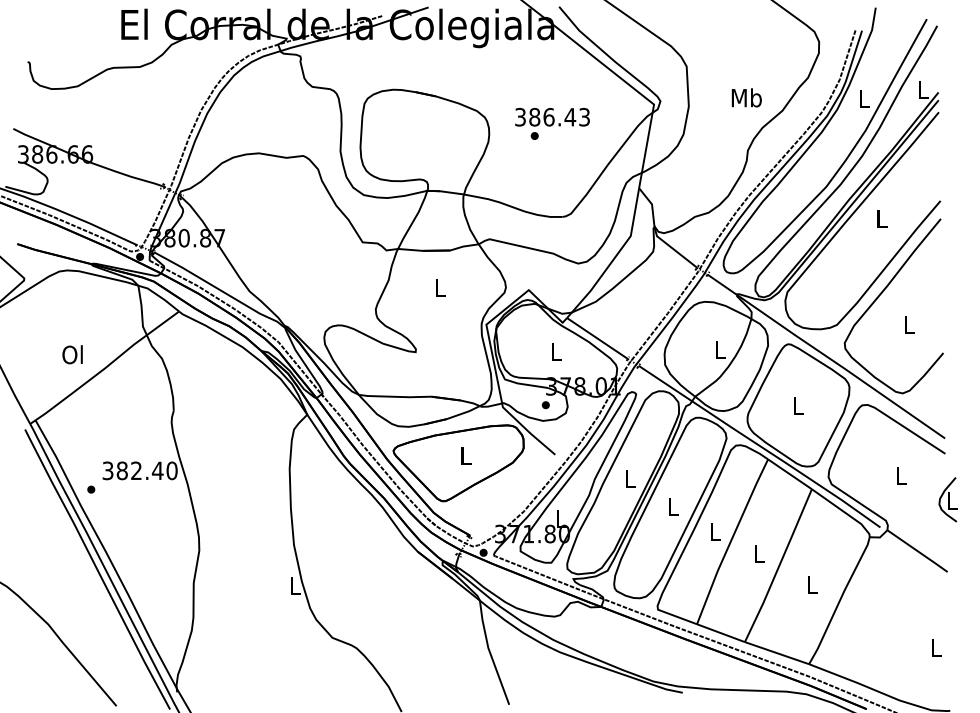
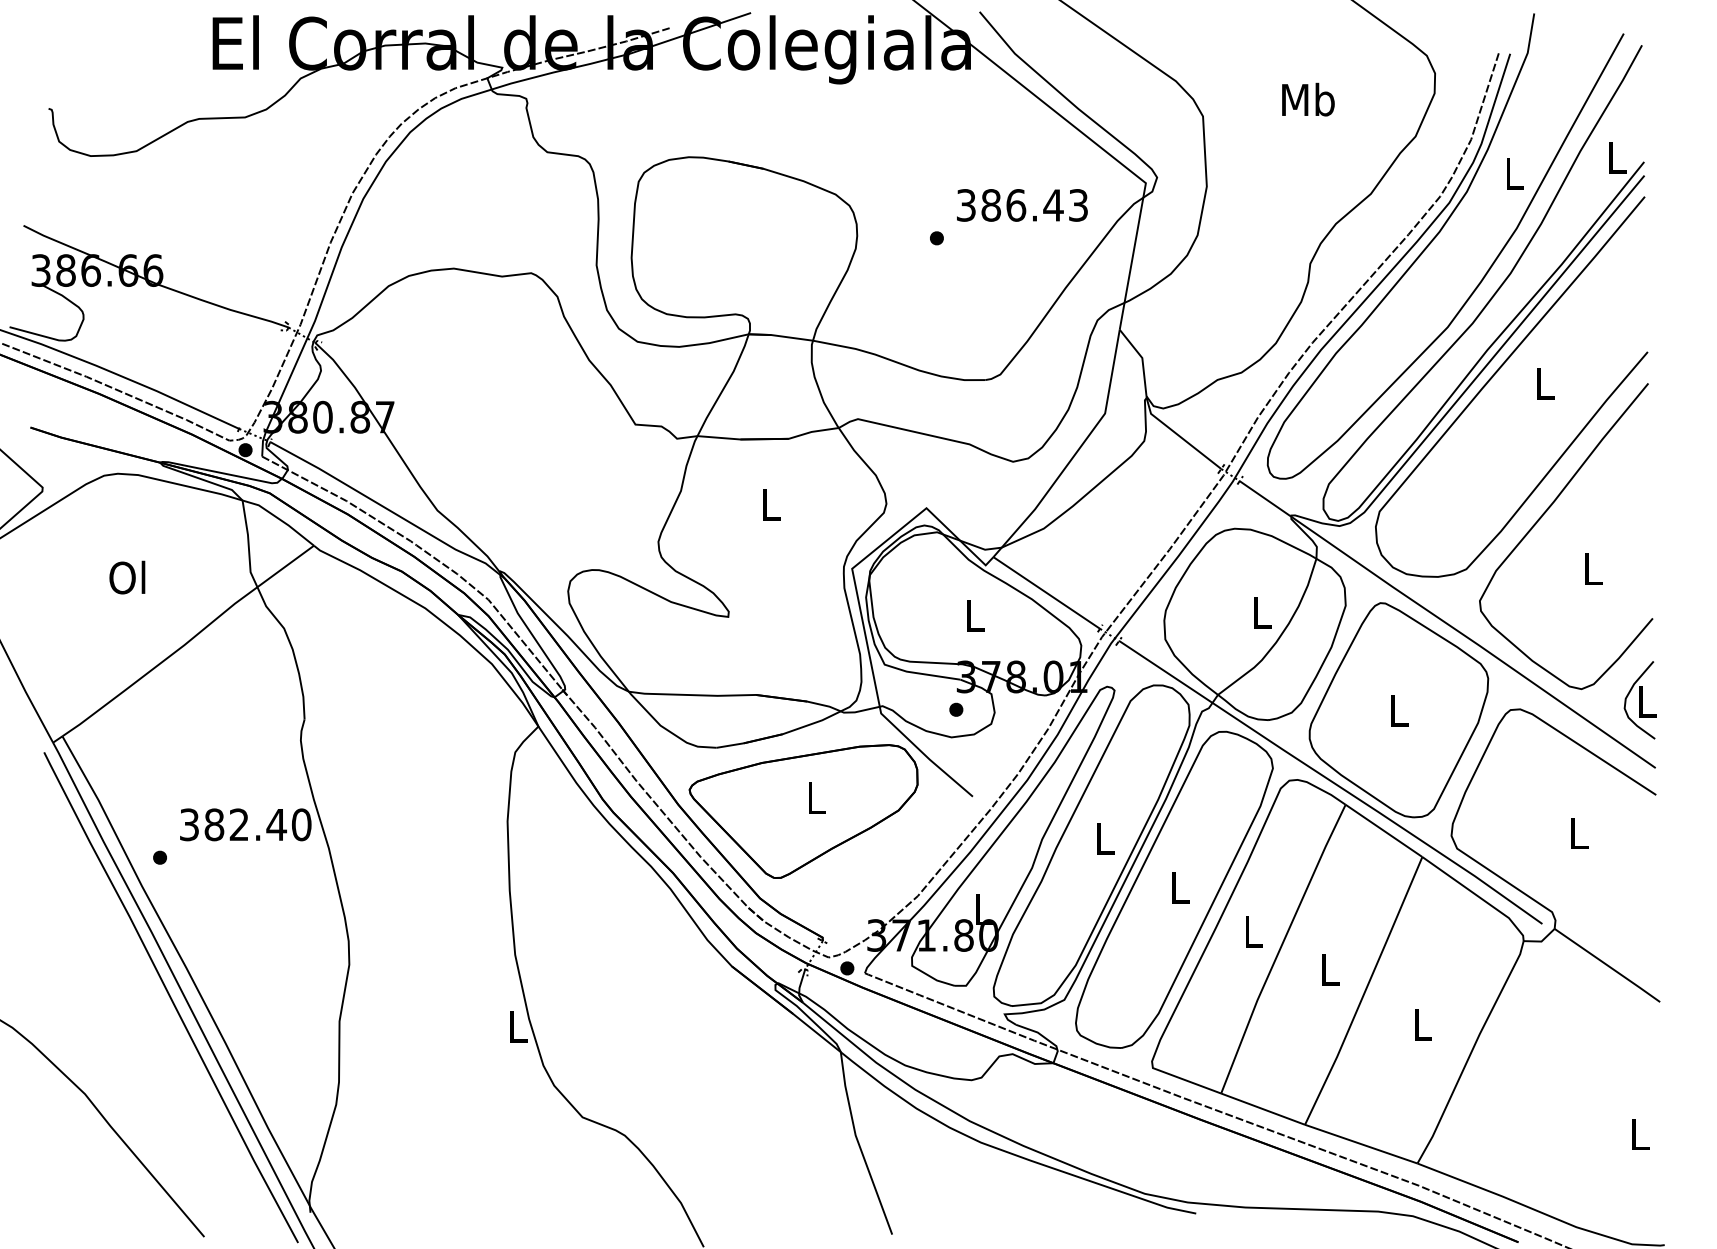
text: (746, 97) -> (1307, 98), moved
text: (552, 117) -> (1022, 205), moved
text: (72, 354) -> (127, 577), moved
part: (947, 499) -> (1638, 699), moved

